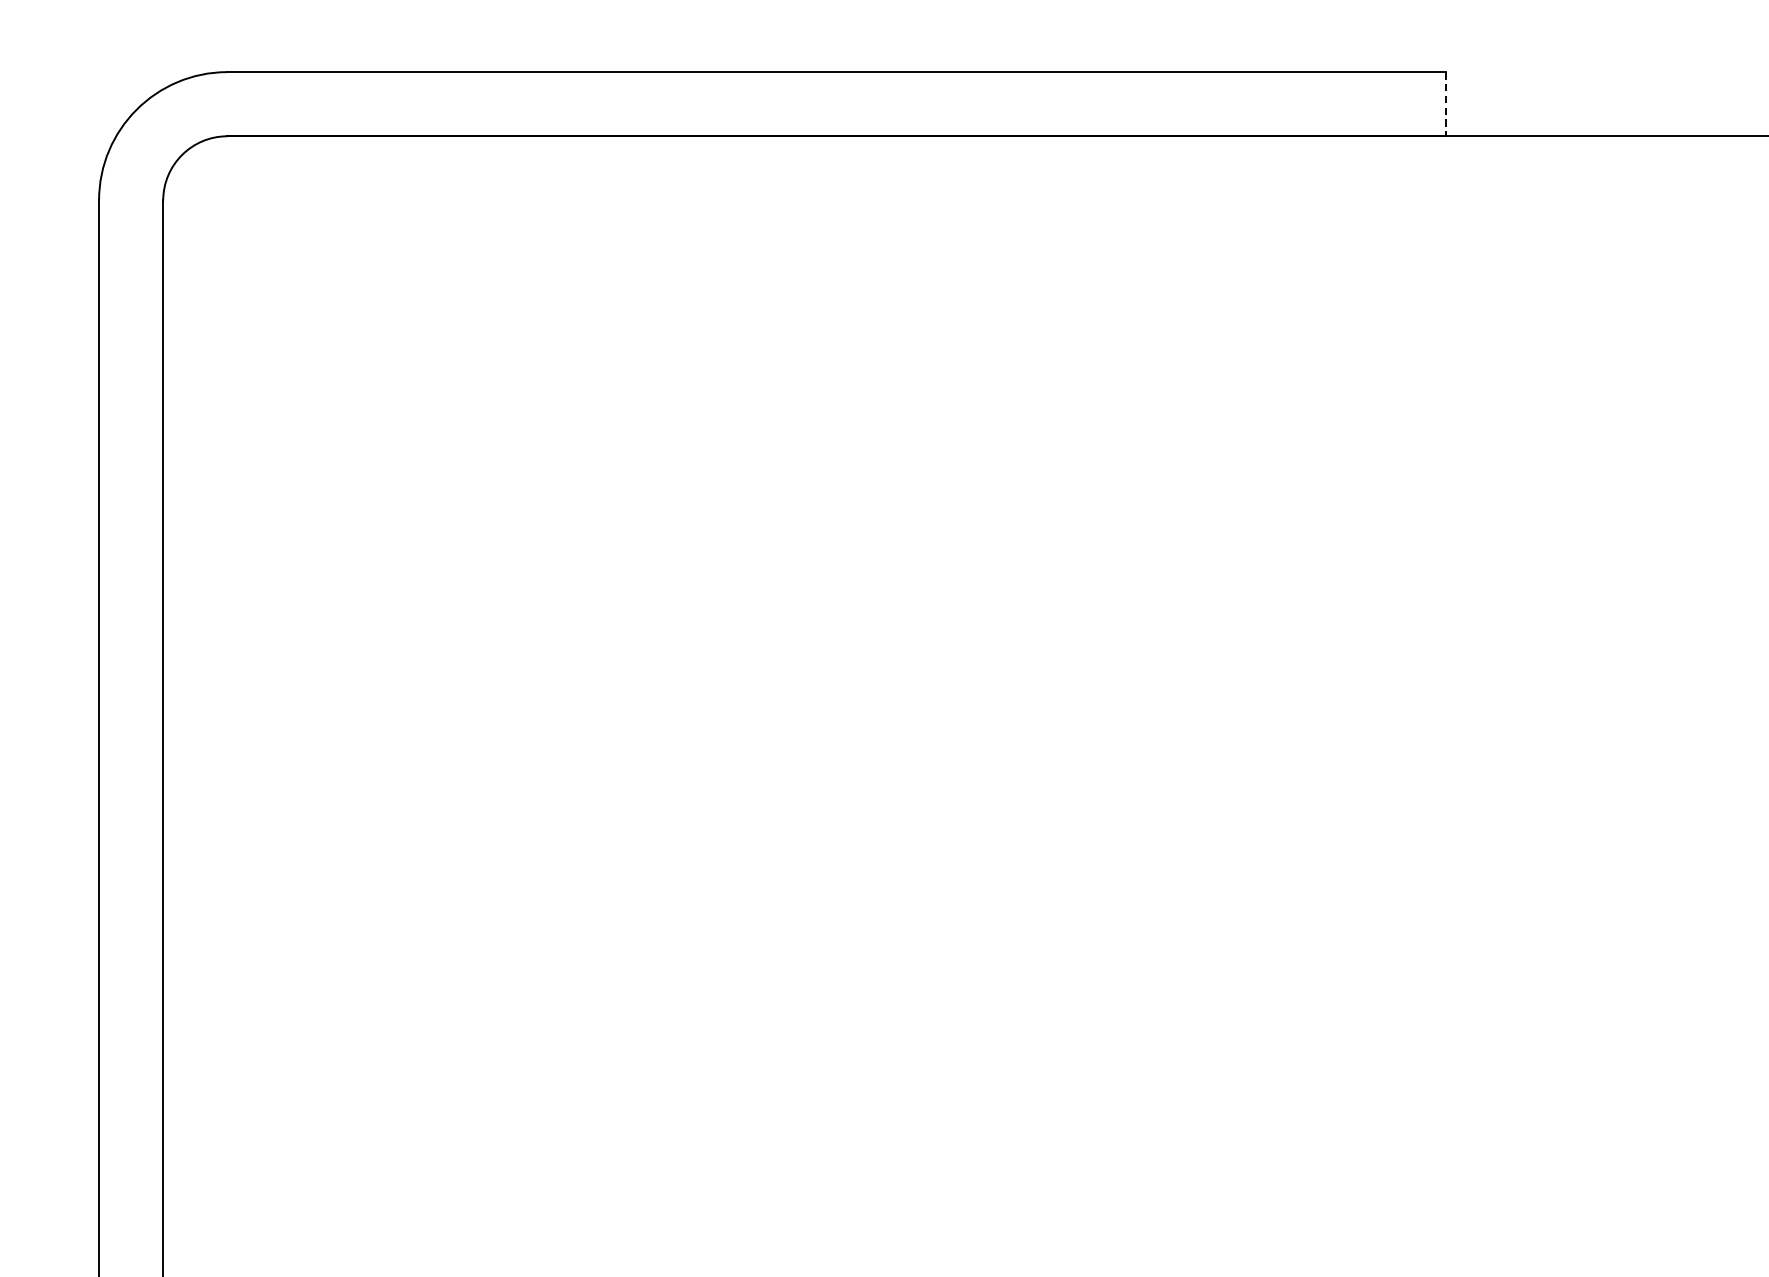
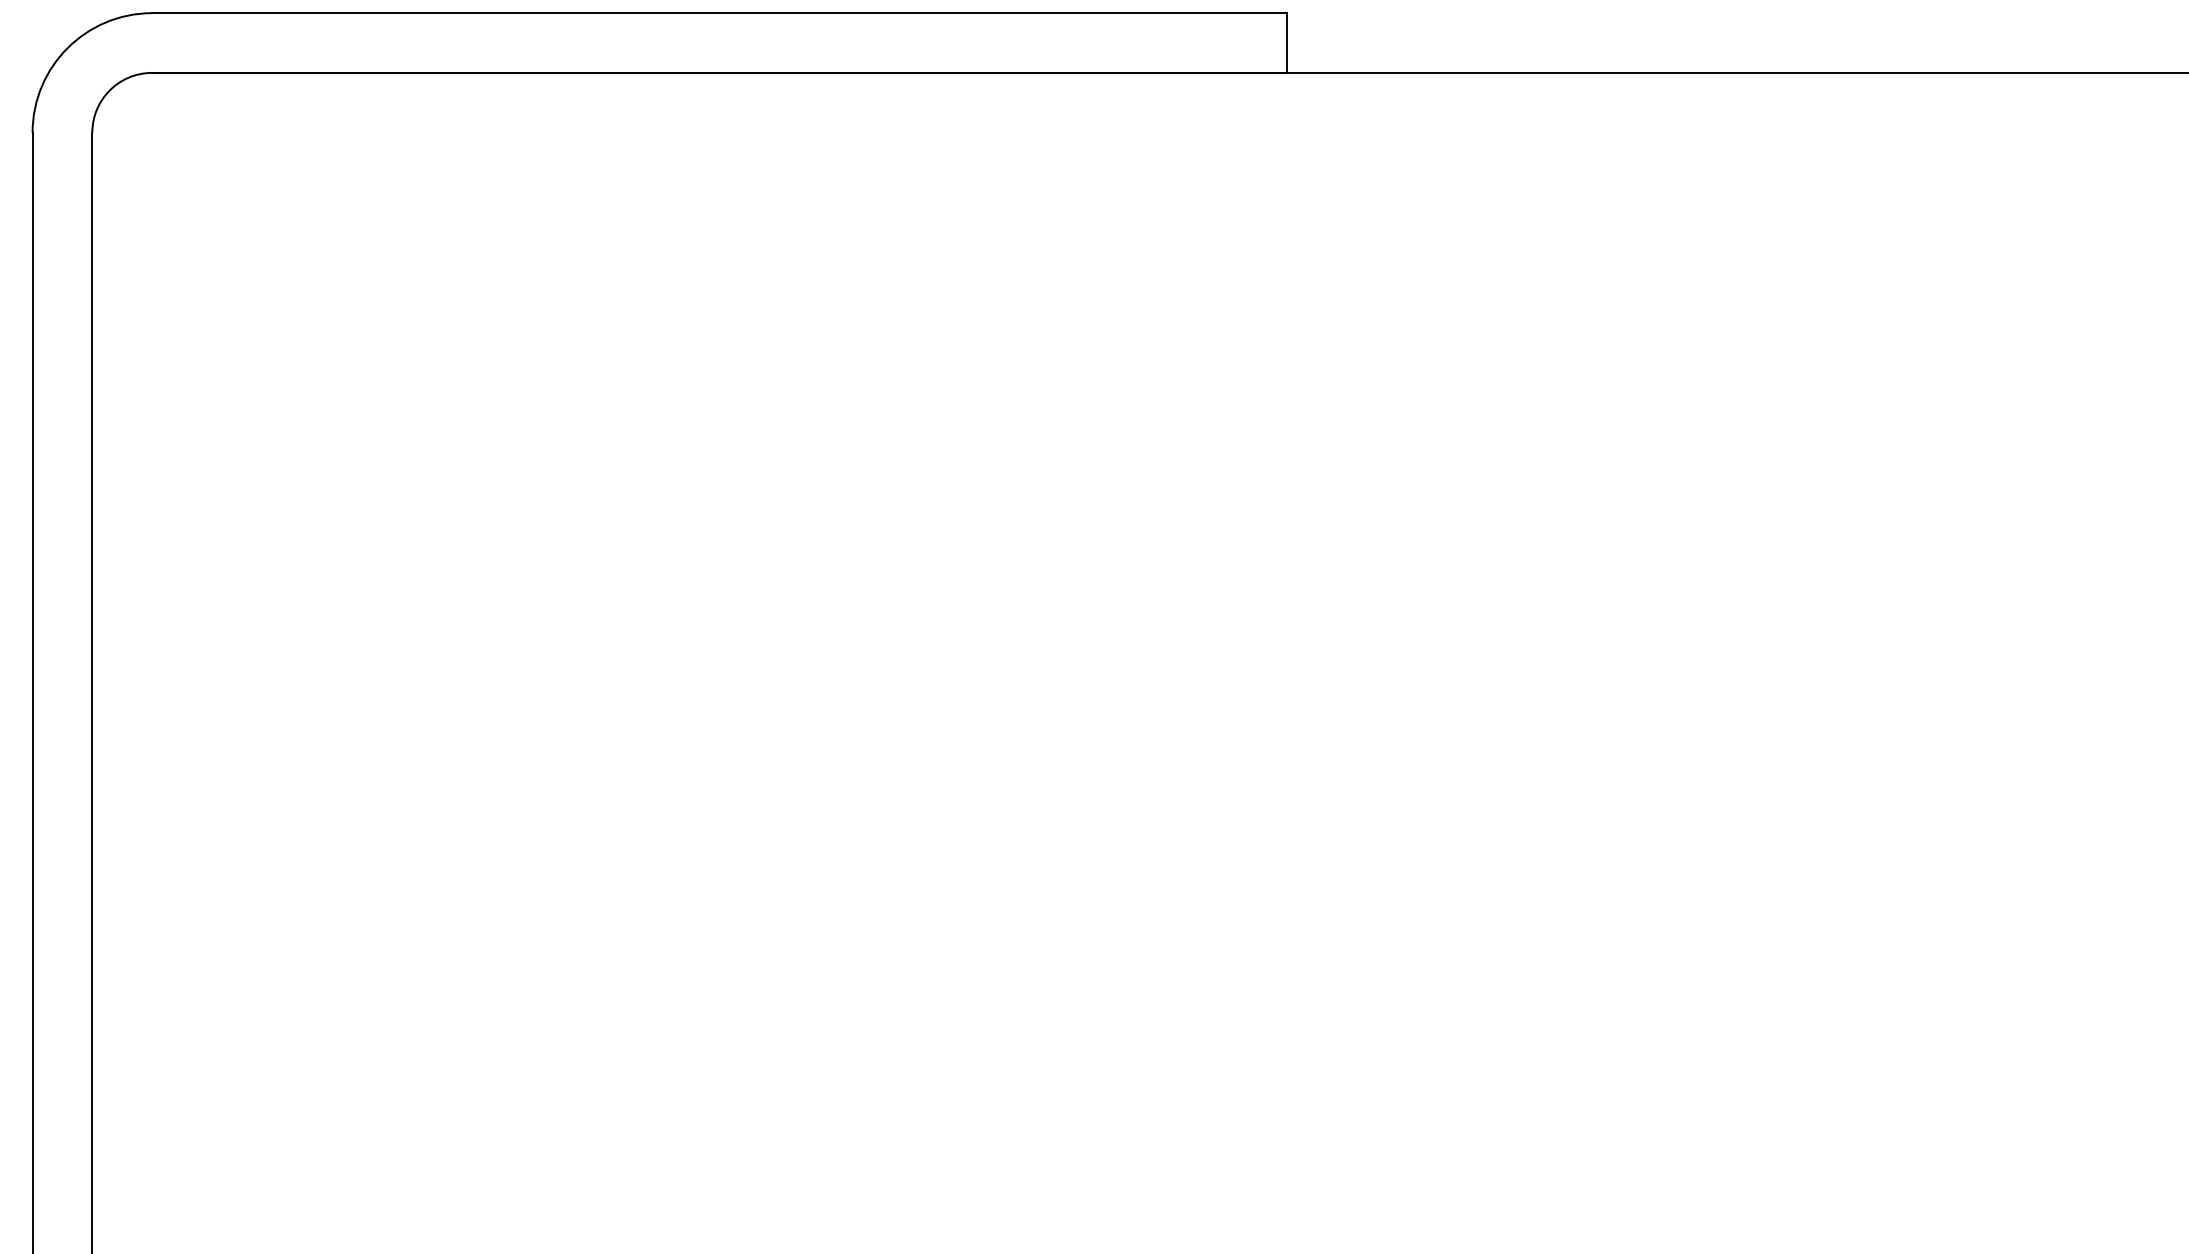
line: (1446, 104) -> (1287, 43), dashed -> solid

